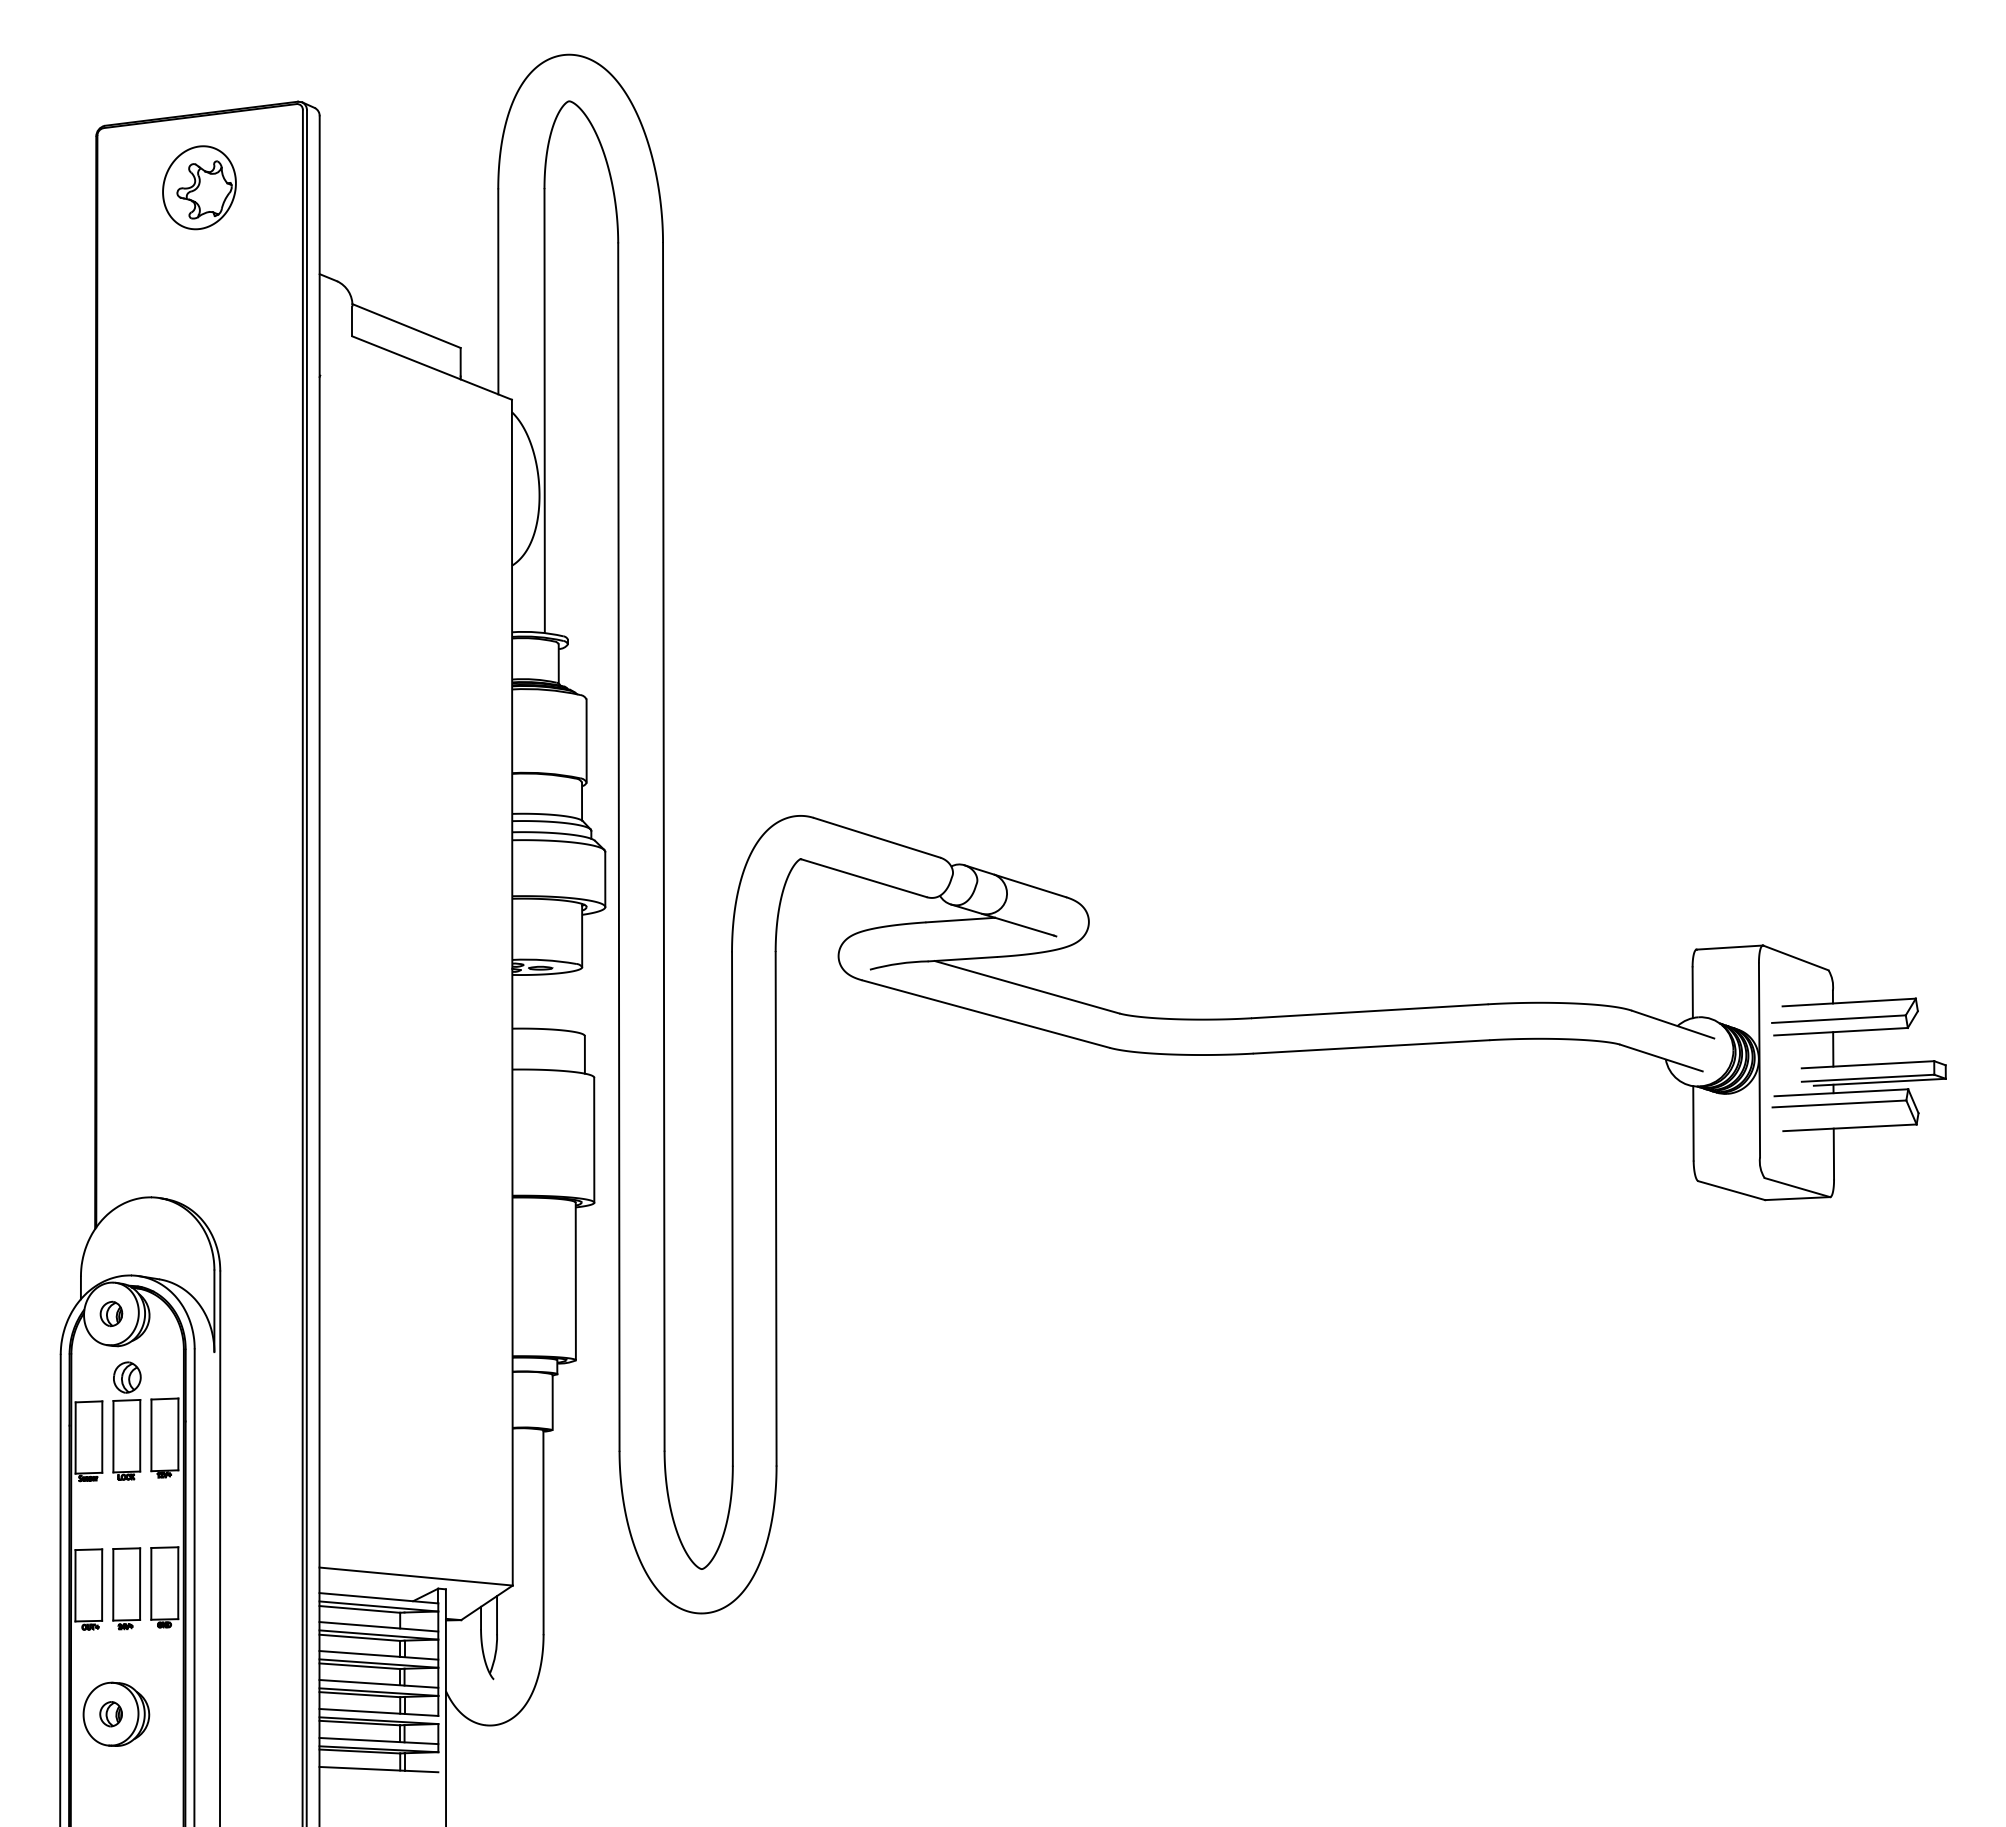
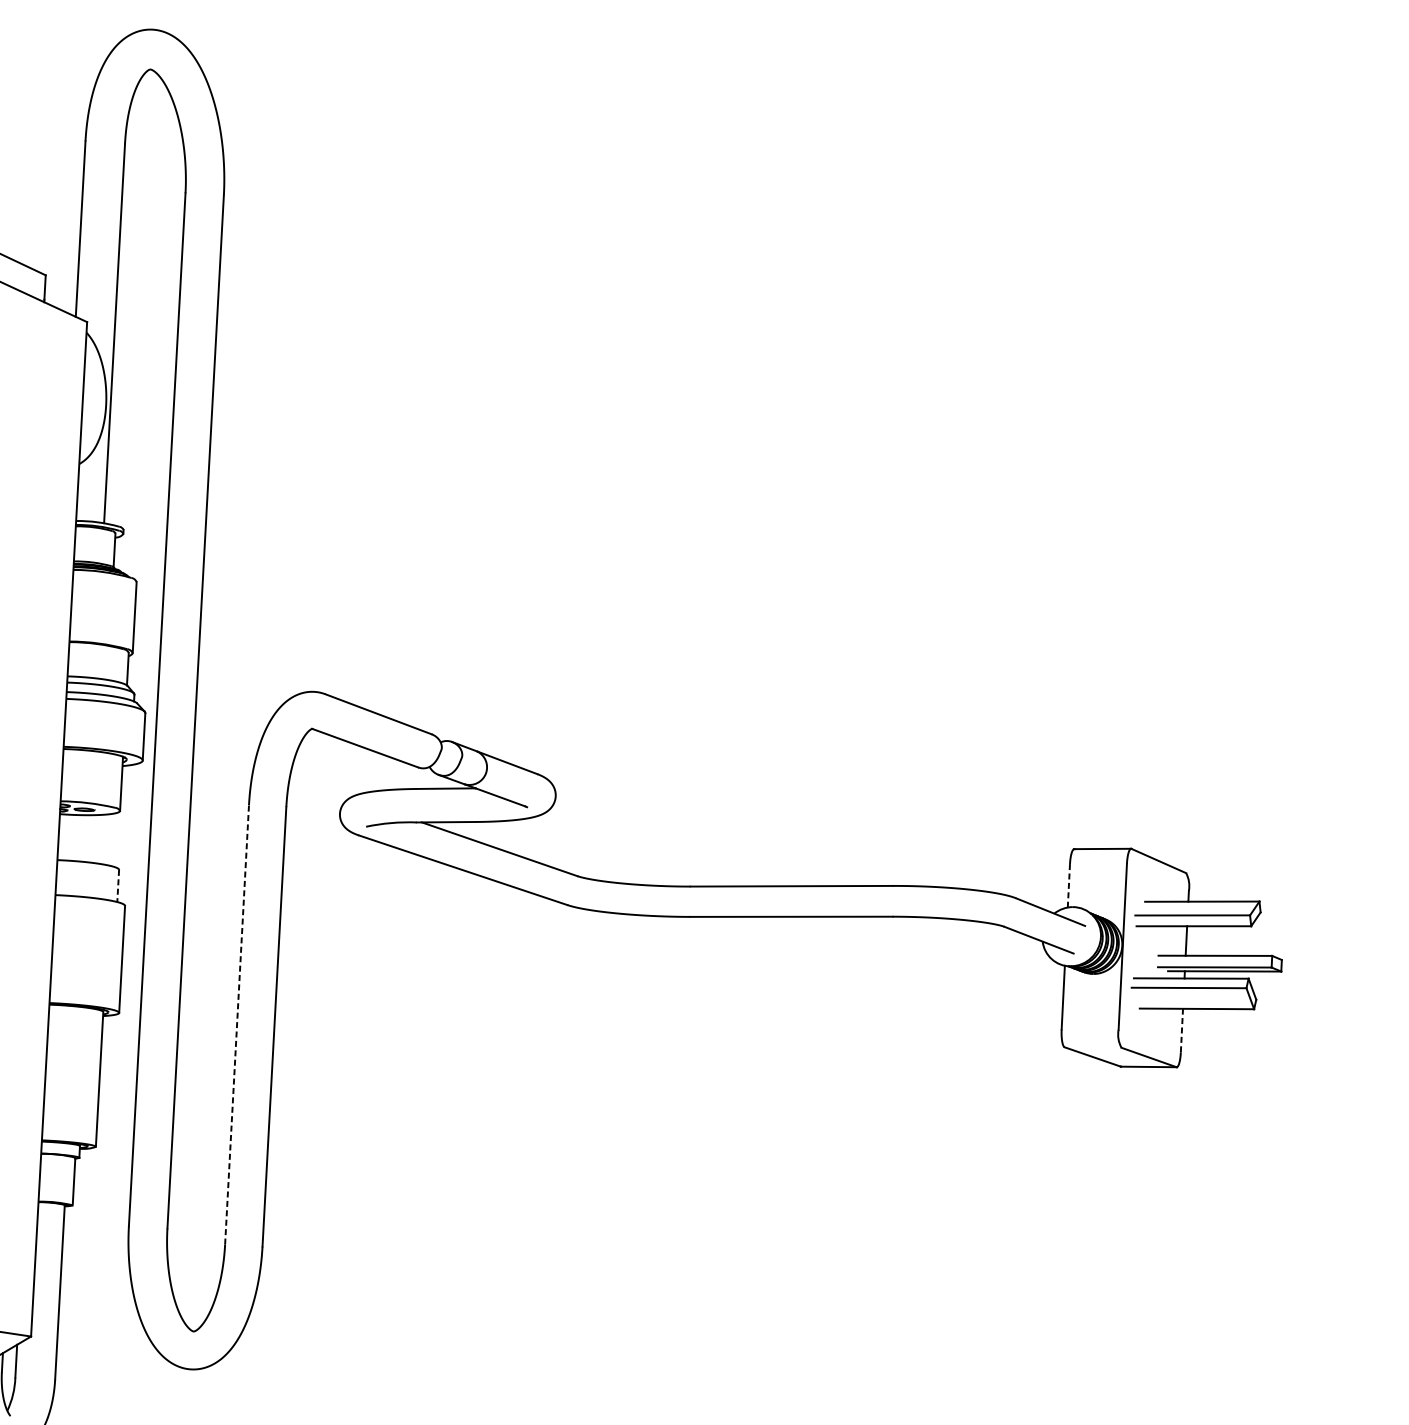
line: (1692, 993) -> (1068, 886), solid -> dashed
line: (584, 1054) -> (117, 885), solid -> dashed
line: (1833, 1153) -> (1181, 1030), solid -> dashed
line: (732, 1209) -> (237, 1025), solid -> dashed

